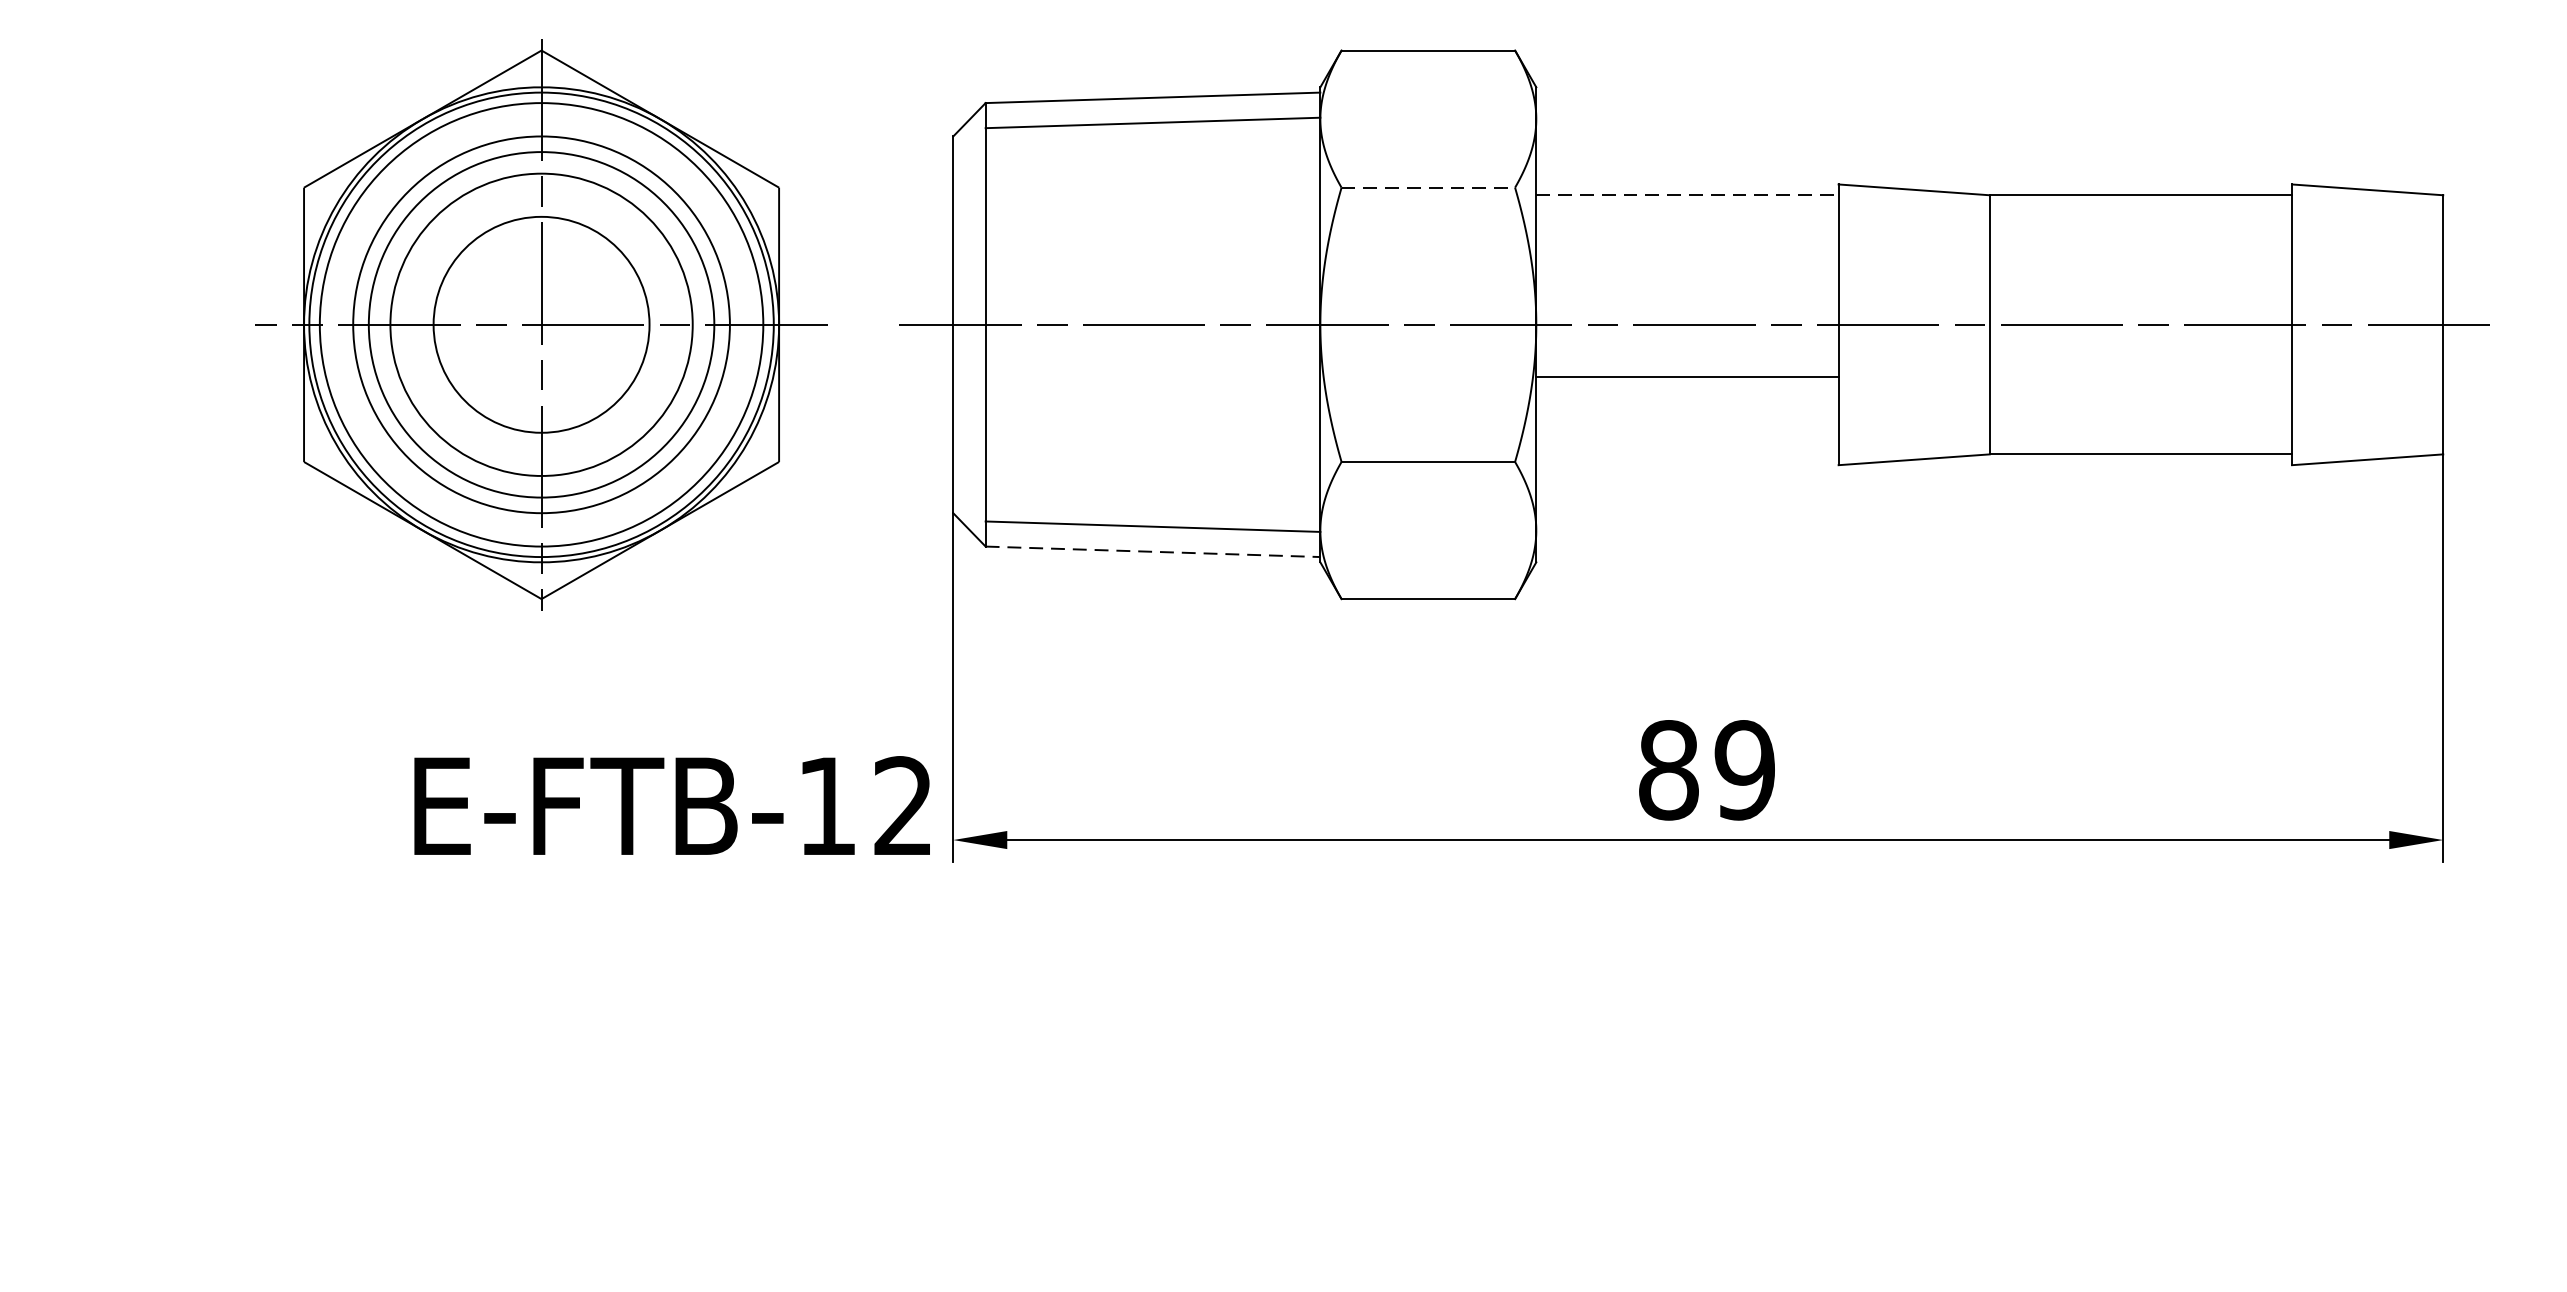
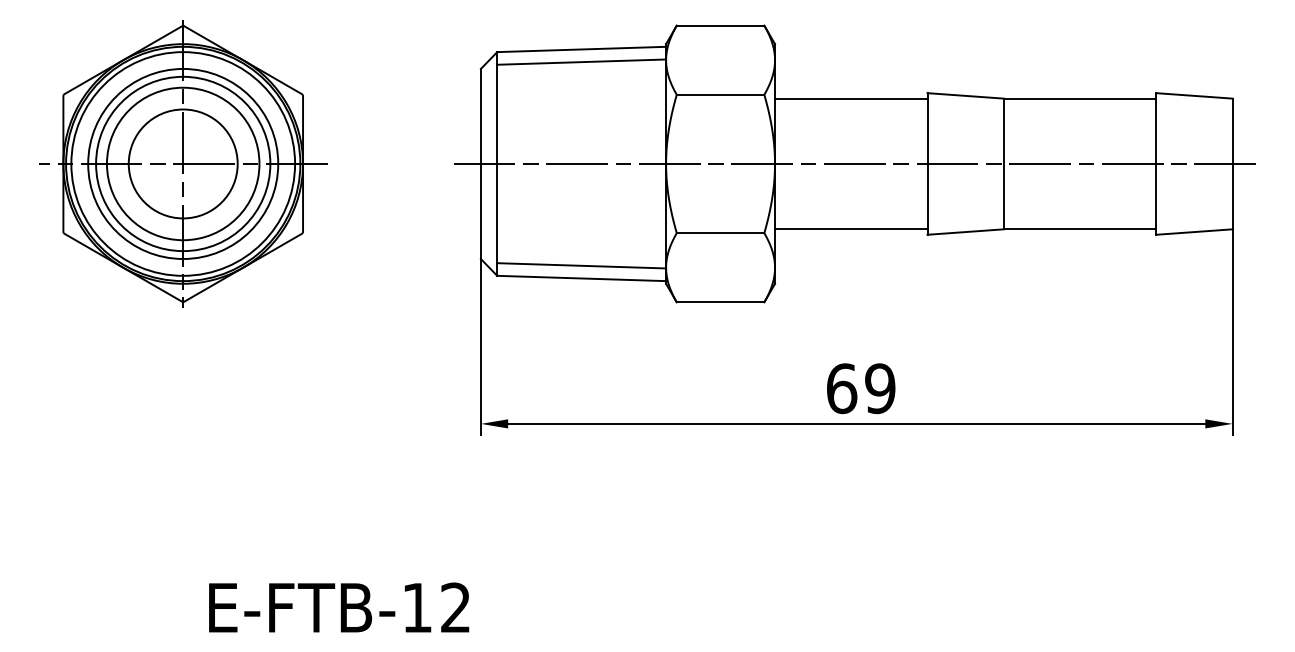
line: (1428, 187) -> (720, 94), dashed -> solid
line: (1687, 195) -> (851, 98), dashed -> solid
part: (542, 323) -> (183, 163), moved
line: (1687, 377) -> (851, 229), moved
line: (1154, 551) -> (582, 278), dashed -> solid
text: (1668, 769) -> (841, 388), 89 -> 69
text: (672, 805) -> (339, 607), moved

